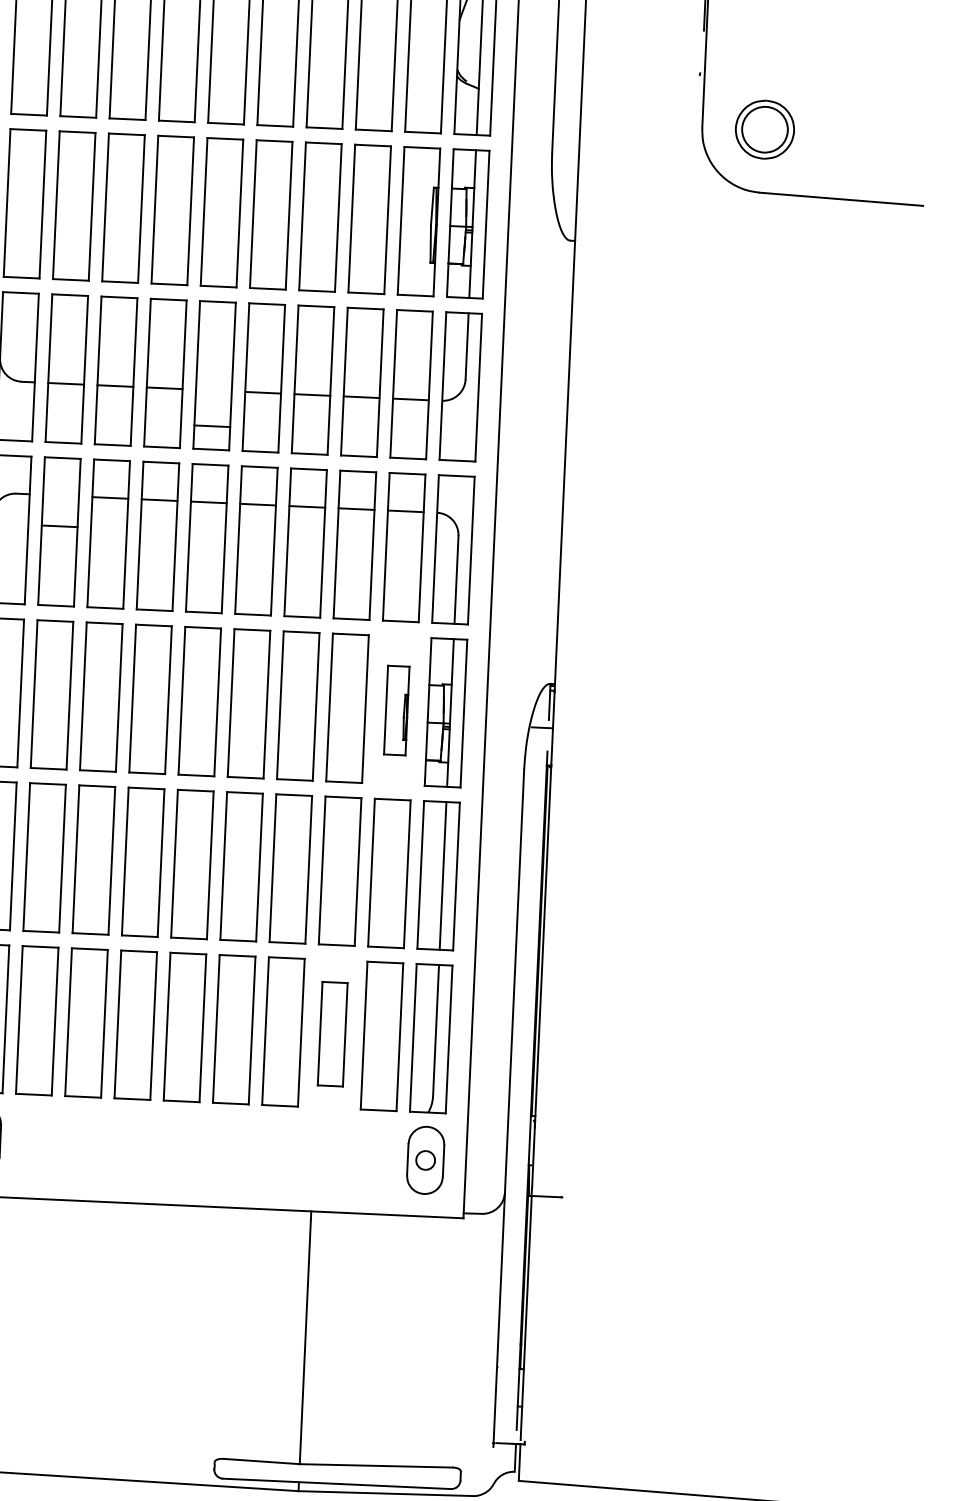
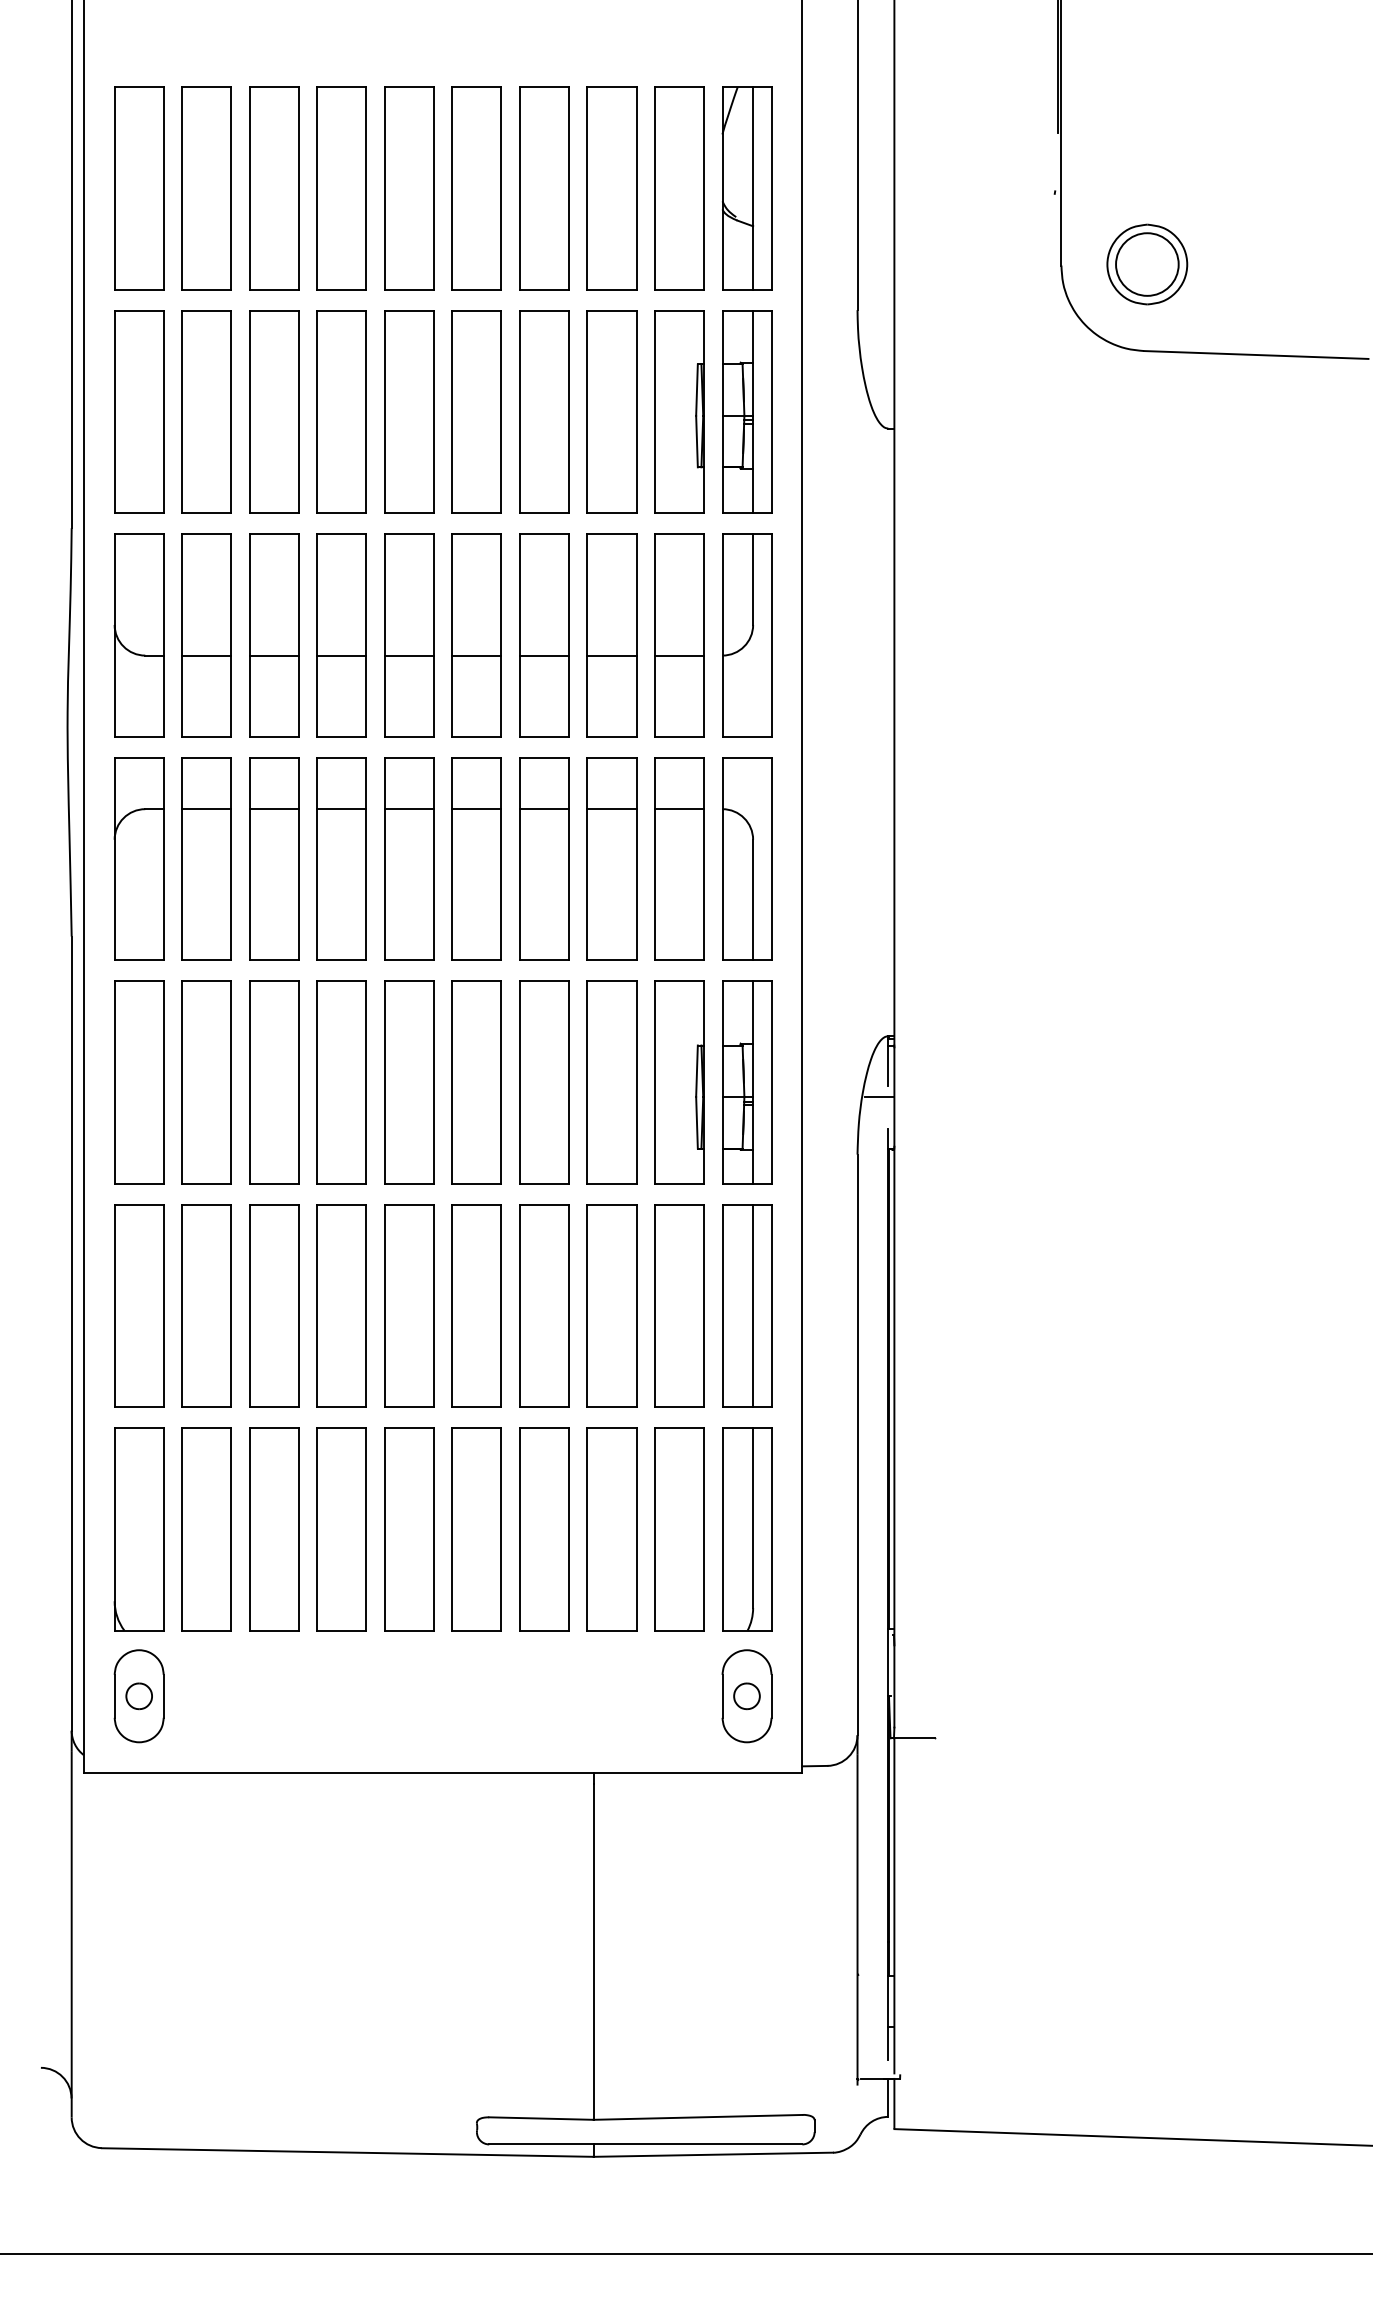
line: (211, 426) -> (408, 655), moved
line: (59, 526) -> (206, 809), moved
part: (396, 710) -> (679, 1082), size x1.67
part: (332, 1034) -> (611, 1529), size x1.43

